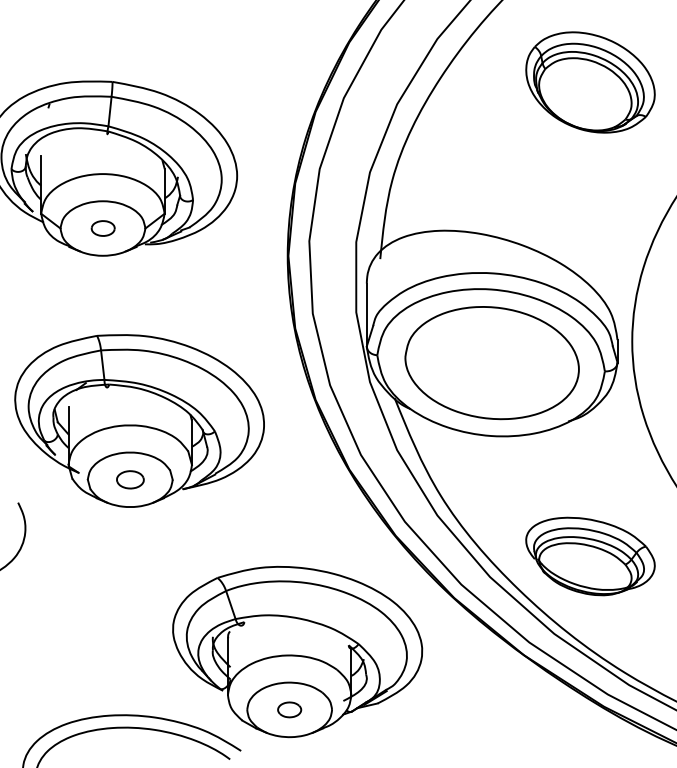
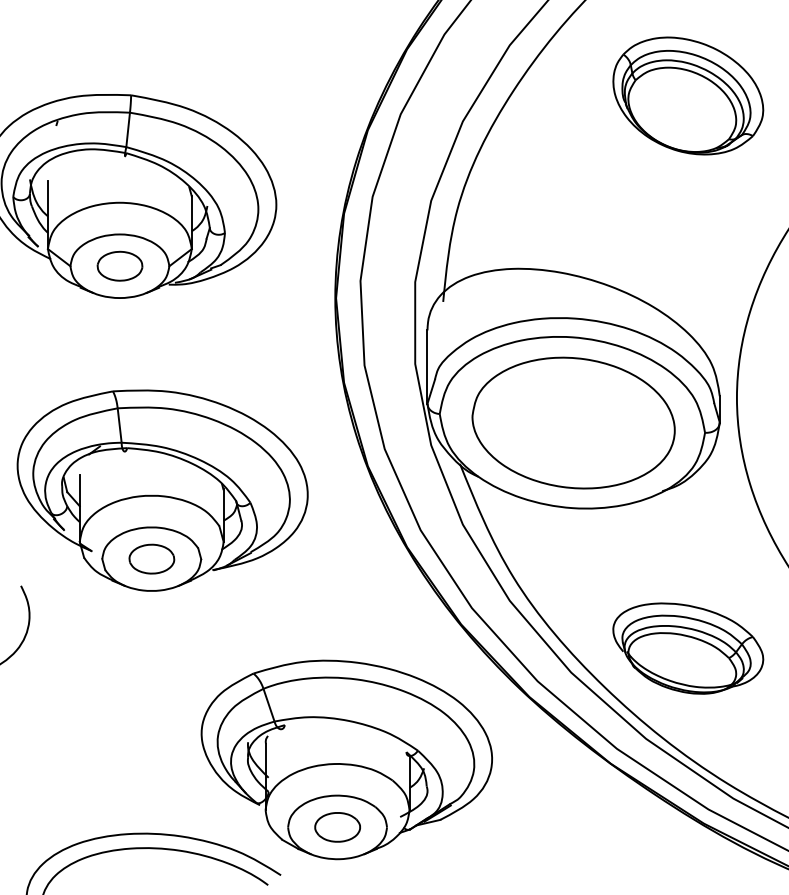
part: (103, 228) -> (120, 266), size x1.67
part: (130, 479) -> (152, 558), size x1.43
part: (289, 709) -> (337, 826), size x1.67

